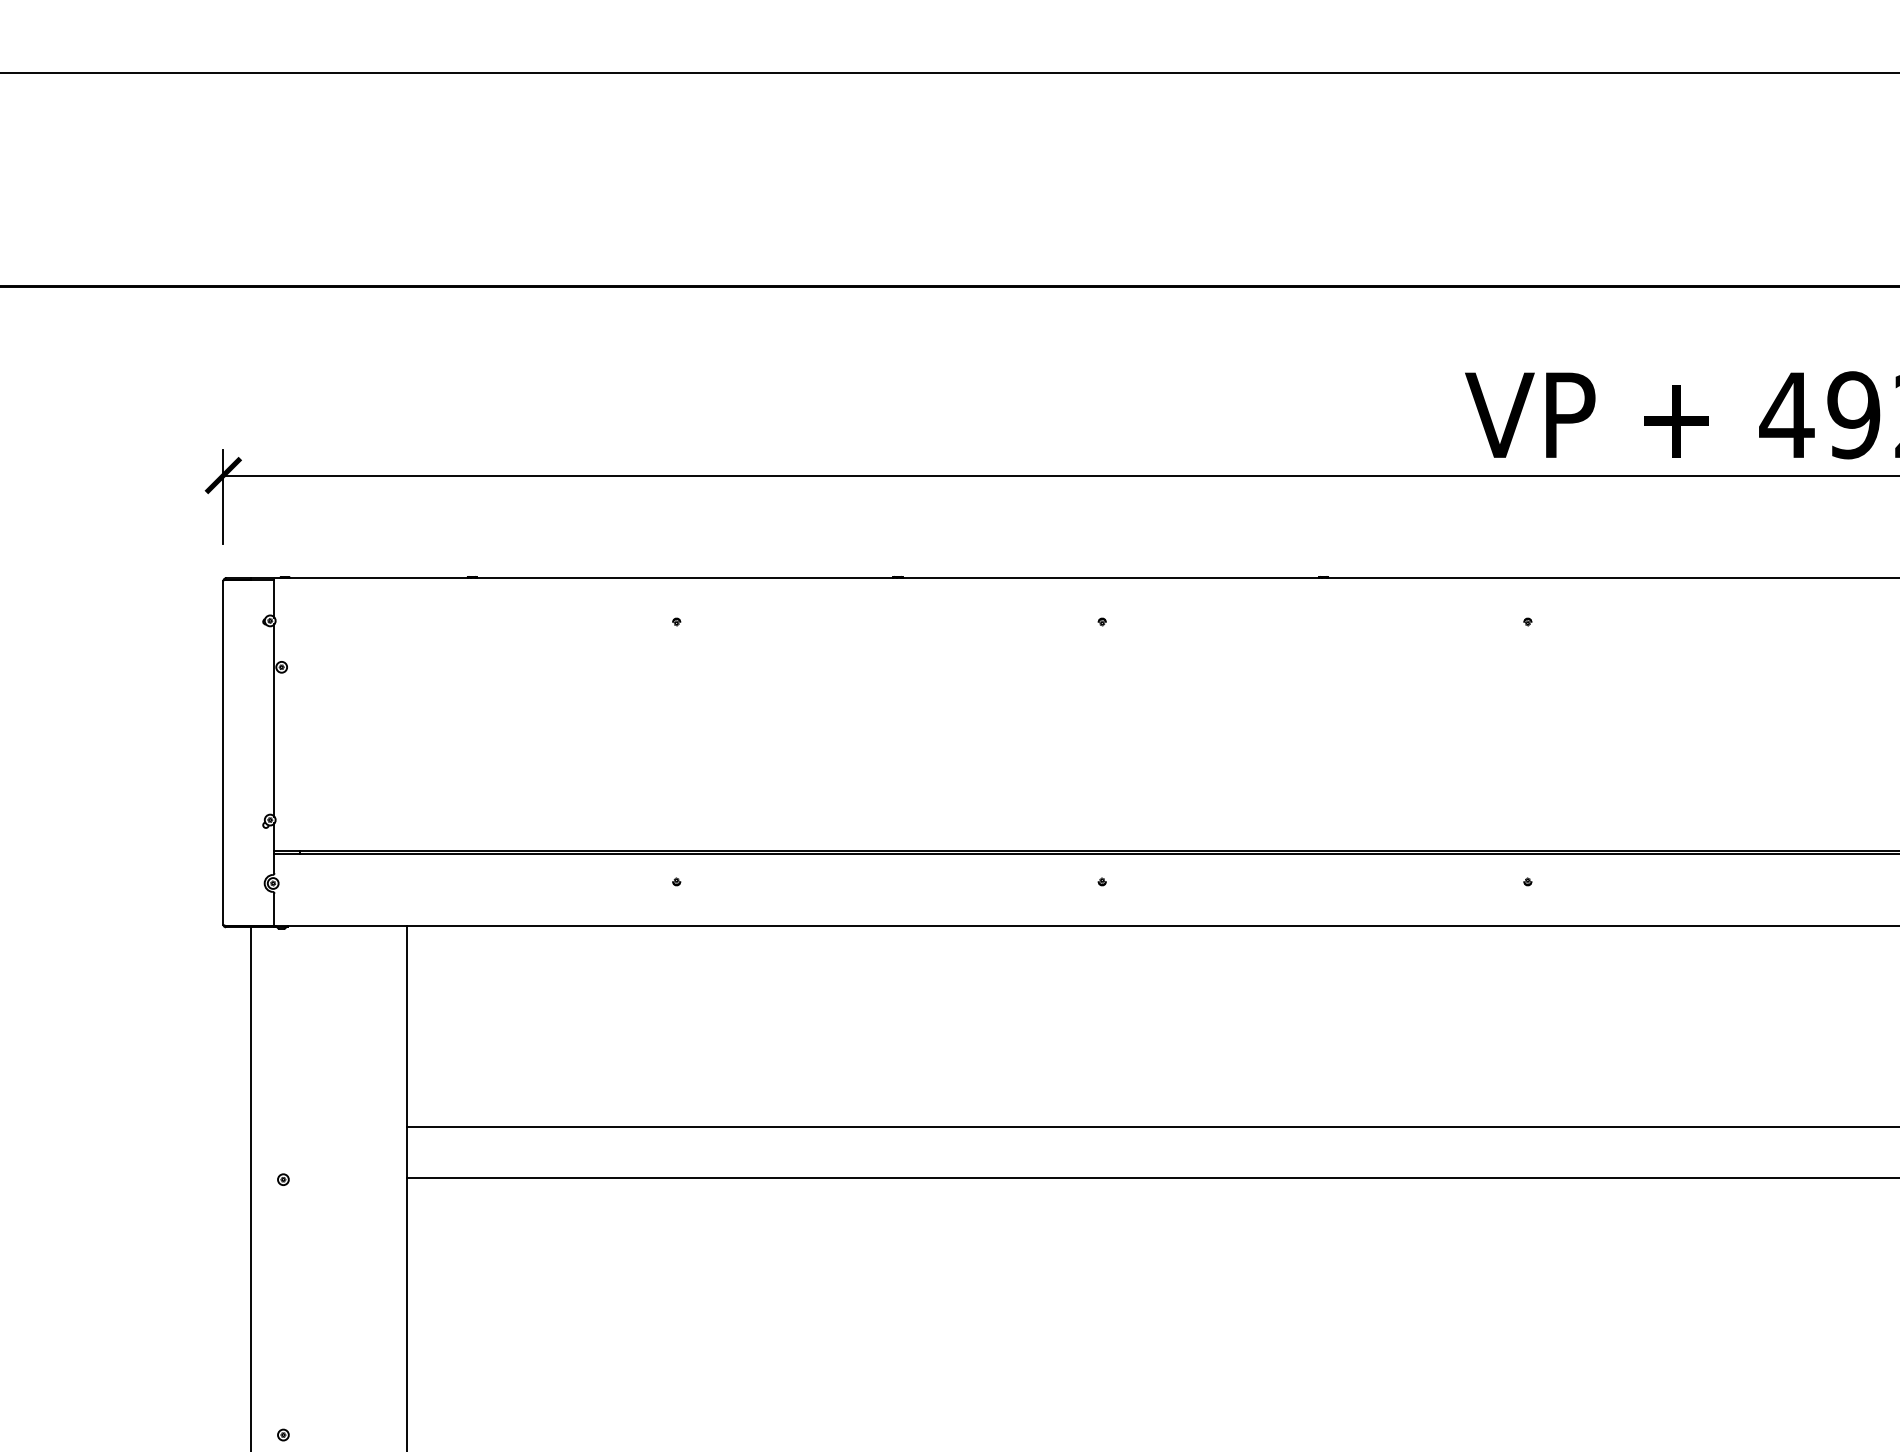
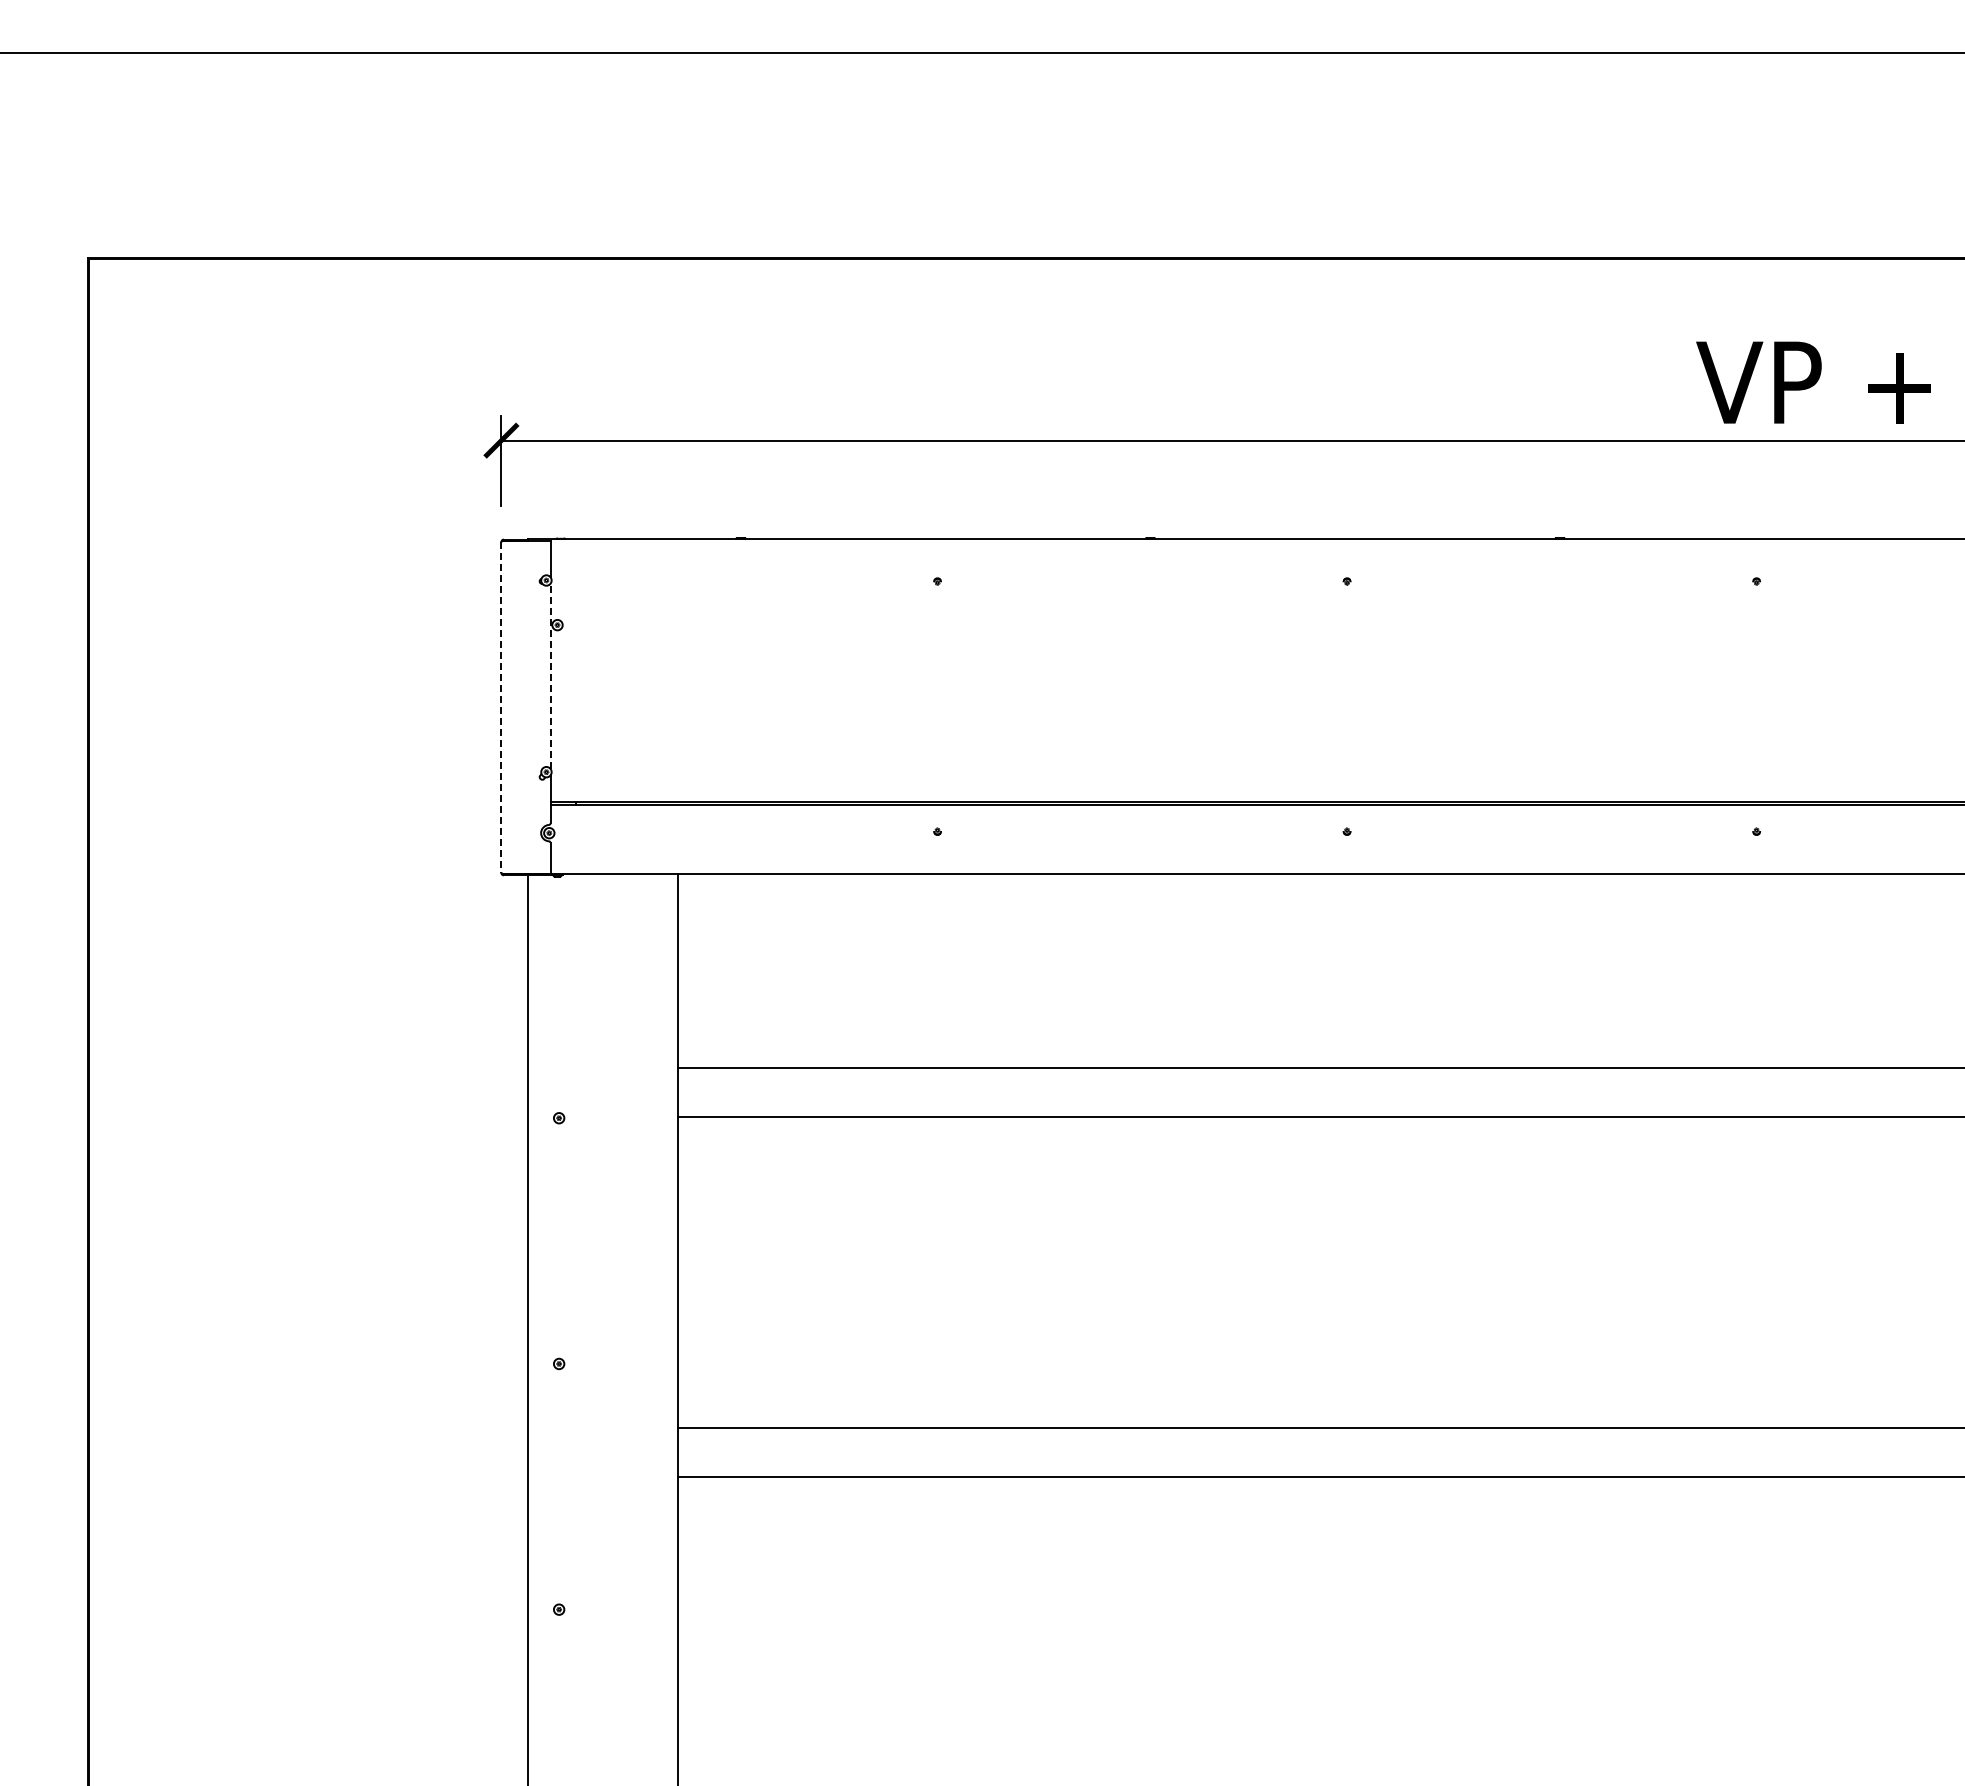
line: (274, 720) -> (550, 676), solid -> dashed
line: (223, 752) -> (501, 707), solid -> dashed

